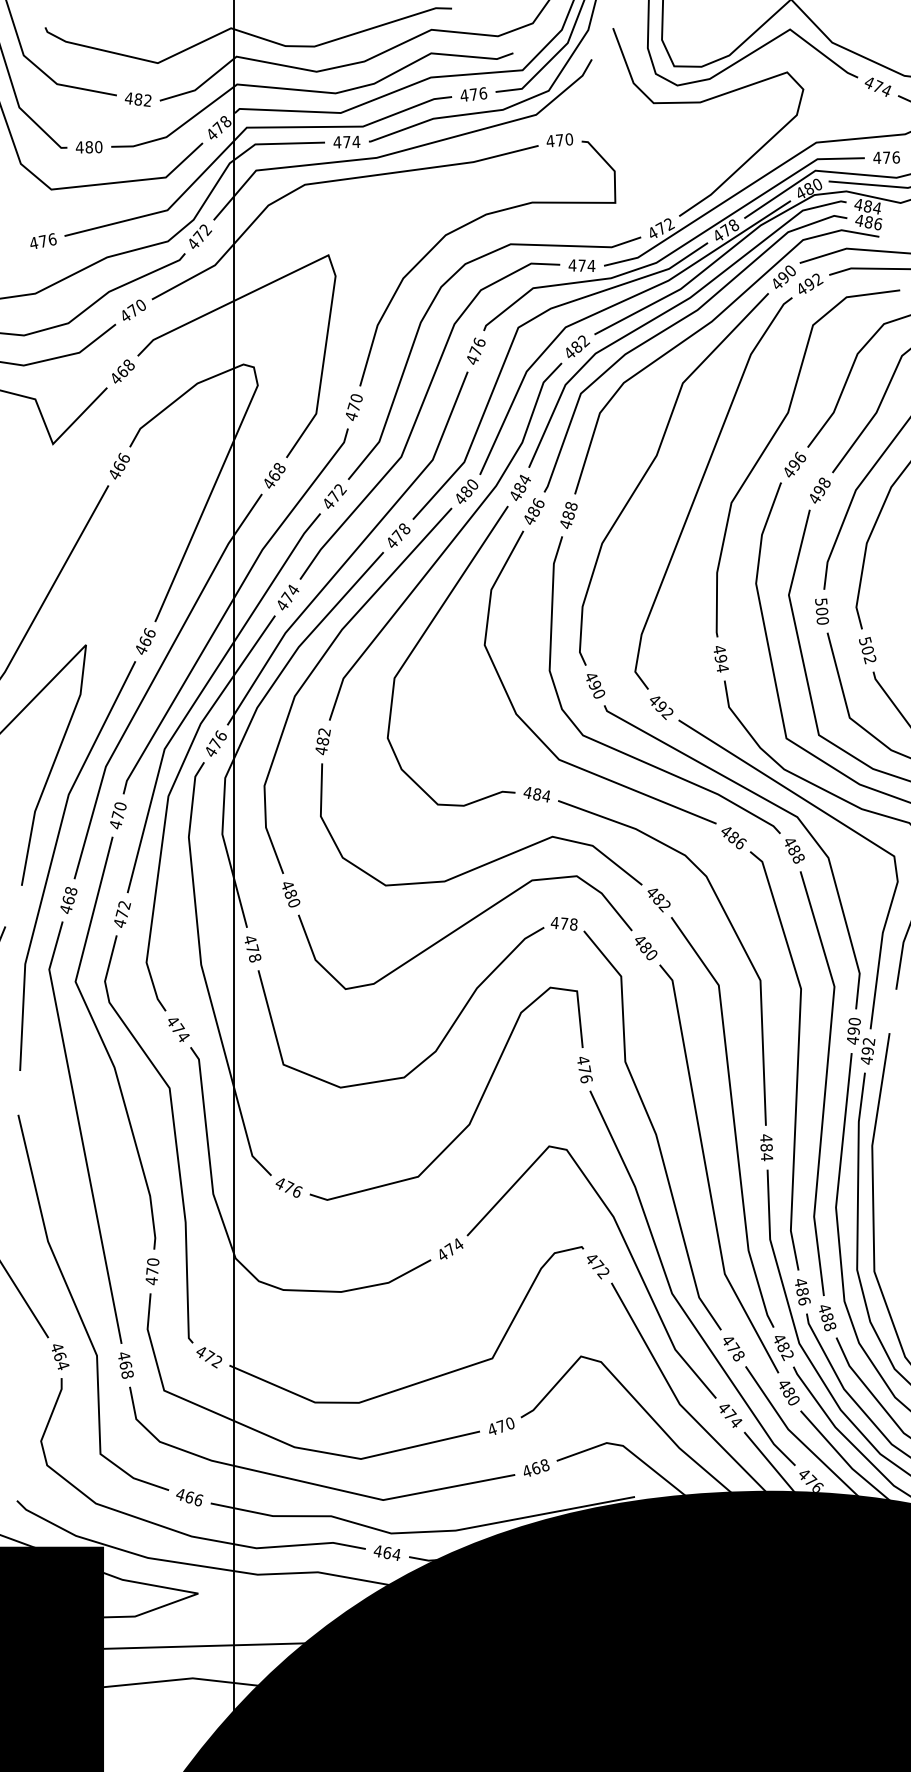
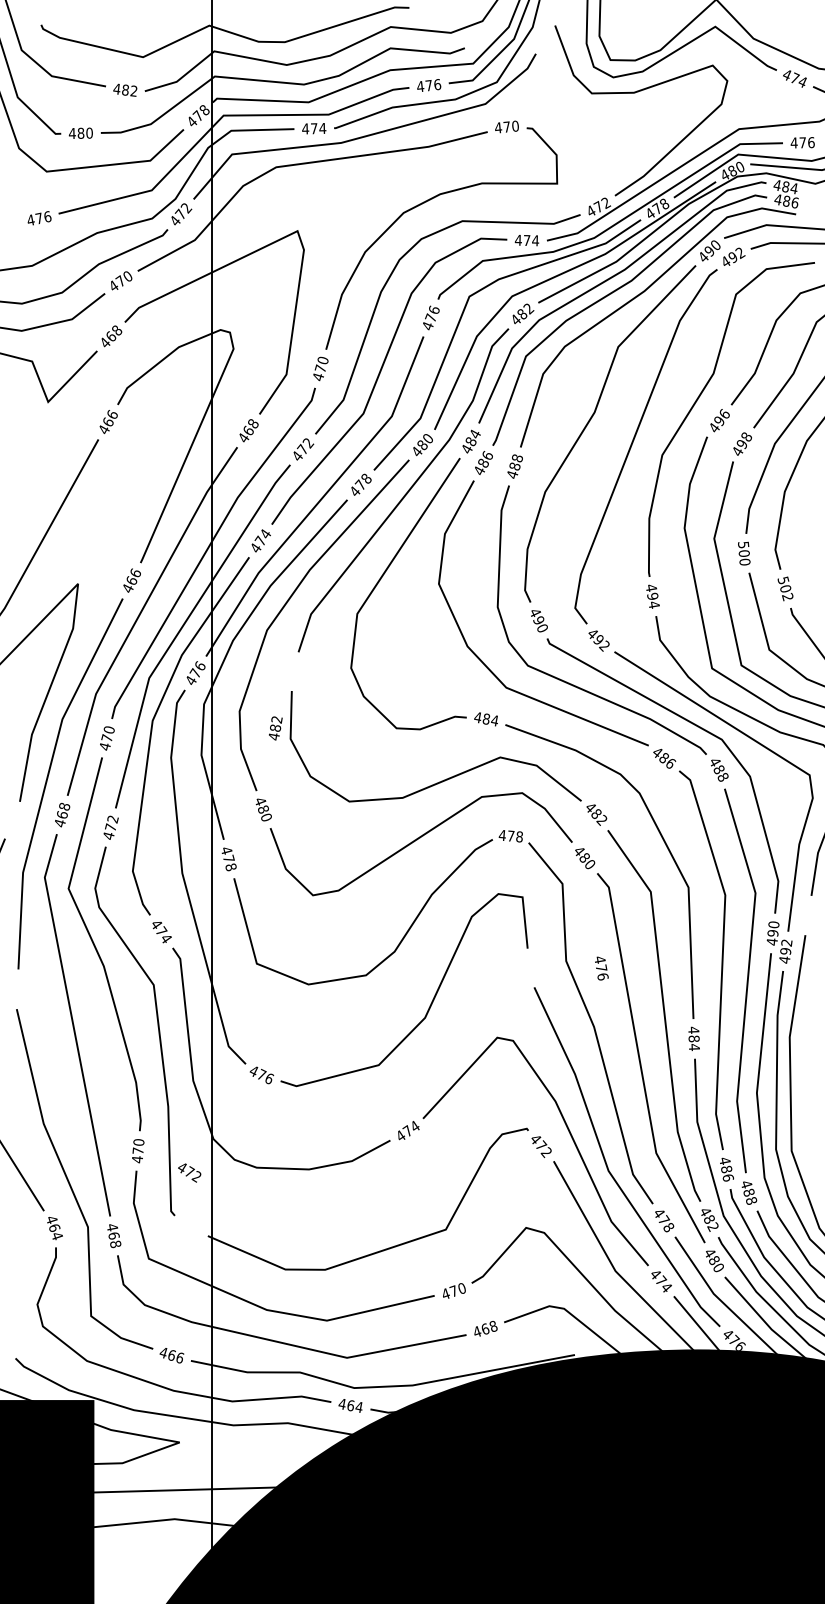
text: (322, 741) -> (275, 728), moved
text: (584, 1069) -> (601, 968), moved
text: (209, 1357) -> (189, 1172), moved

